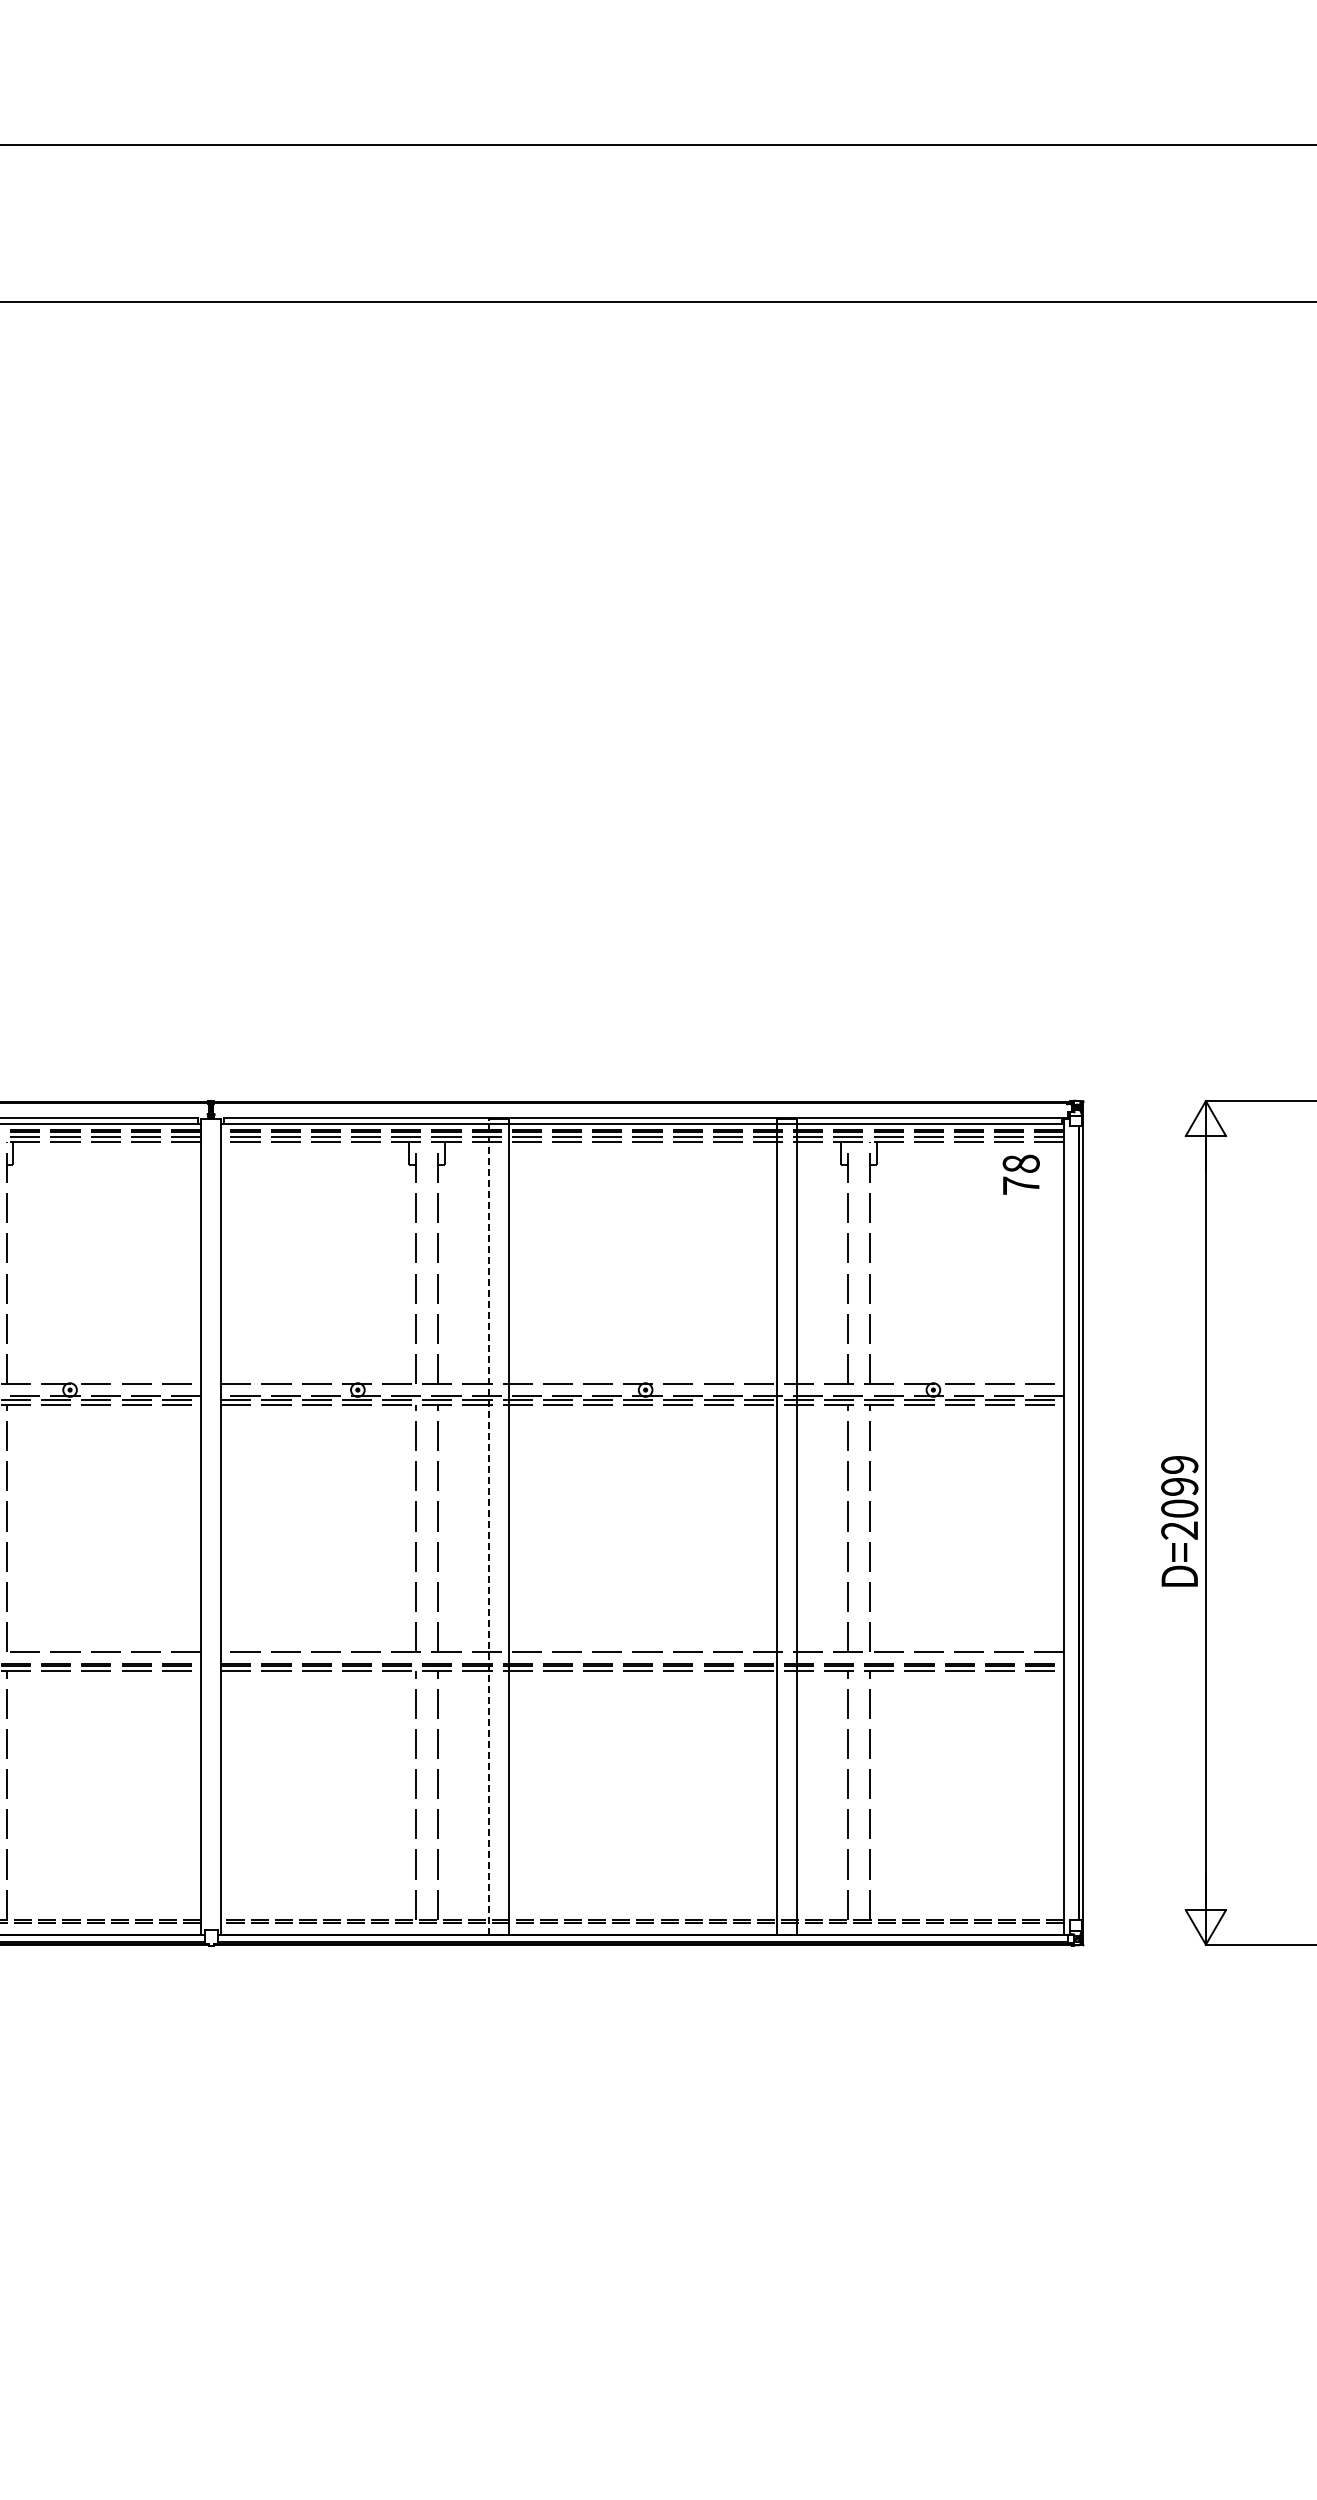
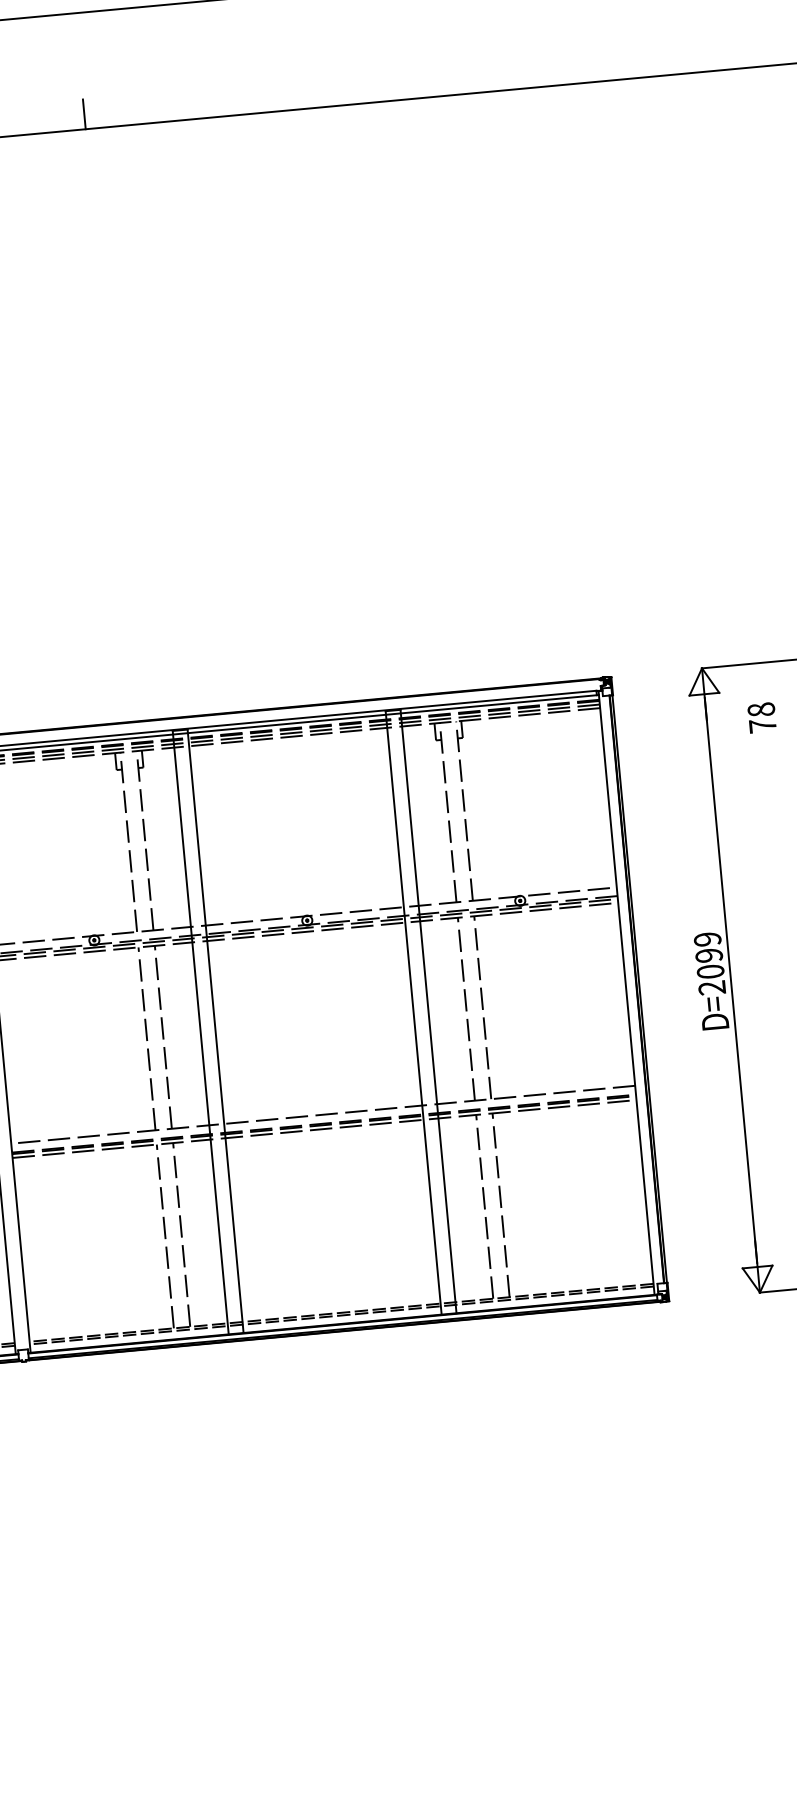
line: (447, 281) -> (84, 113), added
text: (1020, 1174) -> (761, 717), moved
line: (488, 1526) -> (200, 1032), dashed -> solid

